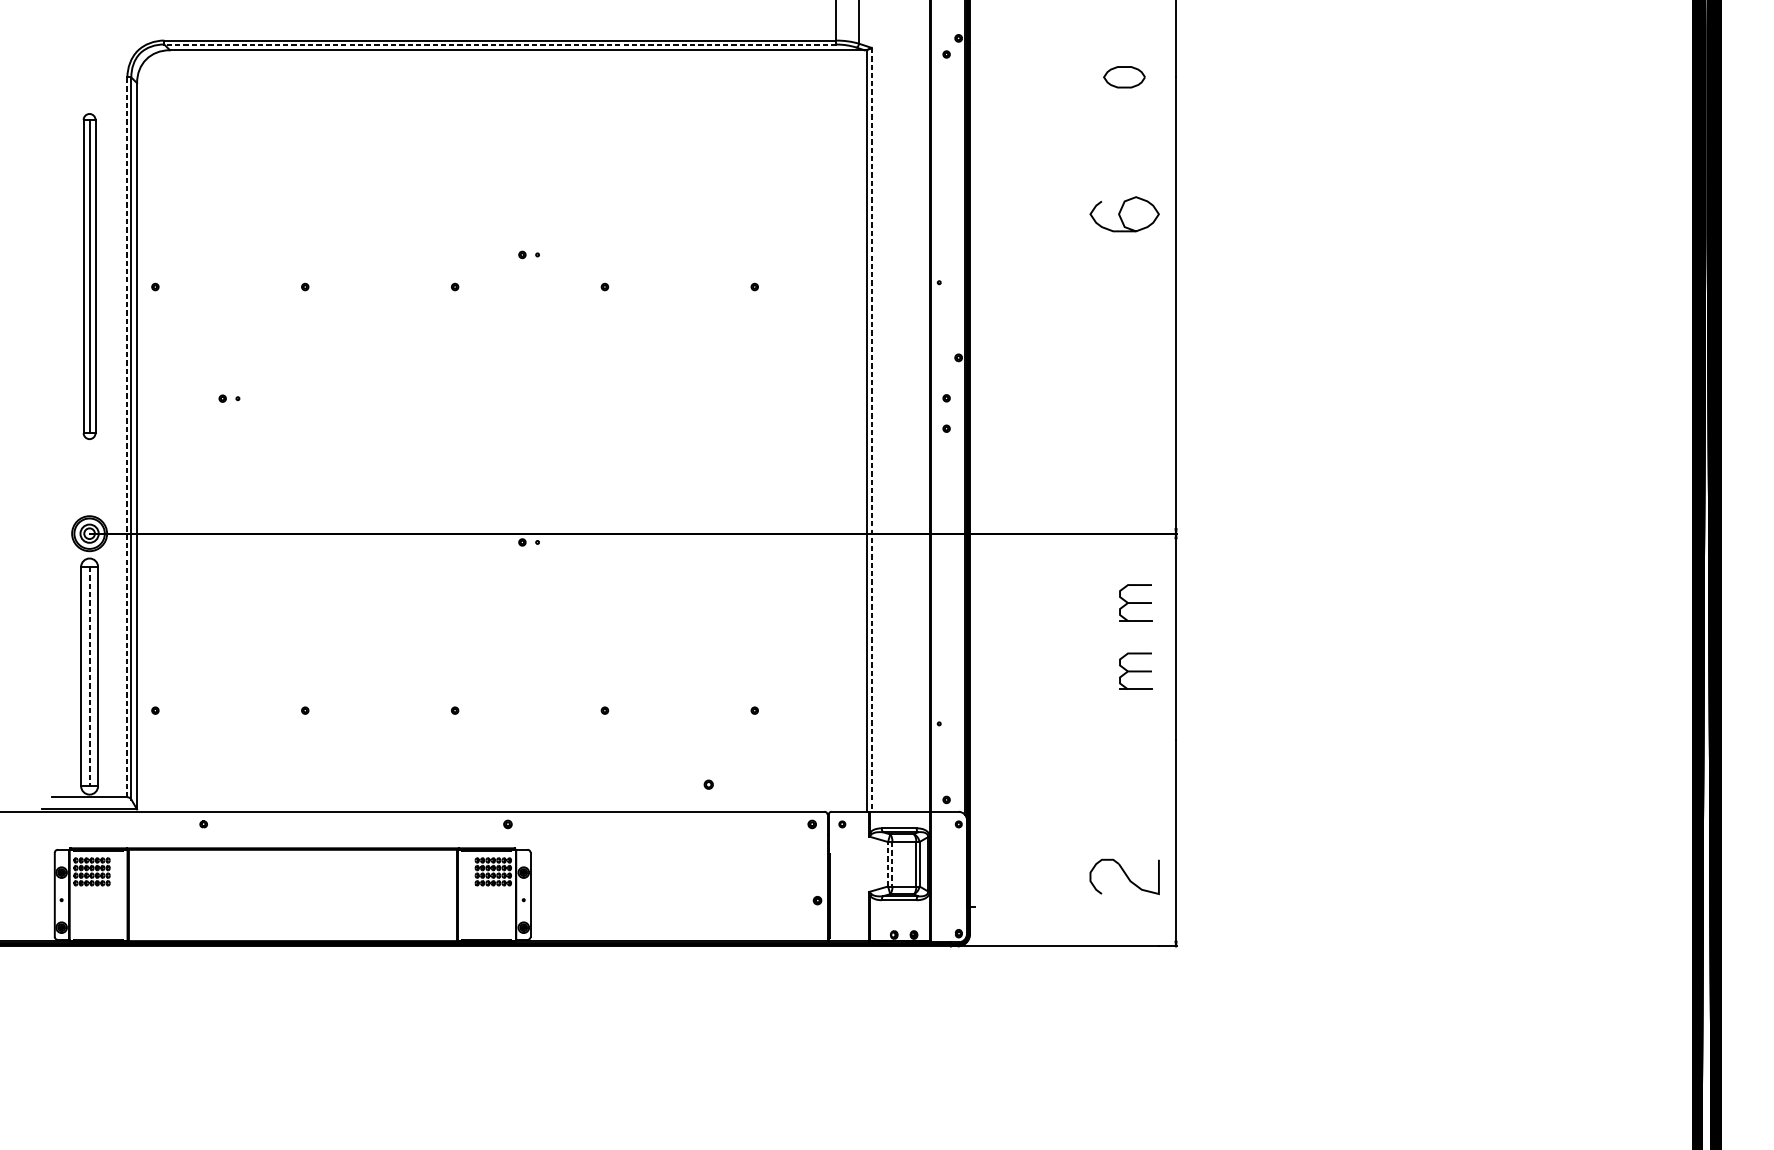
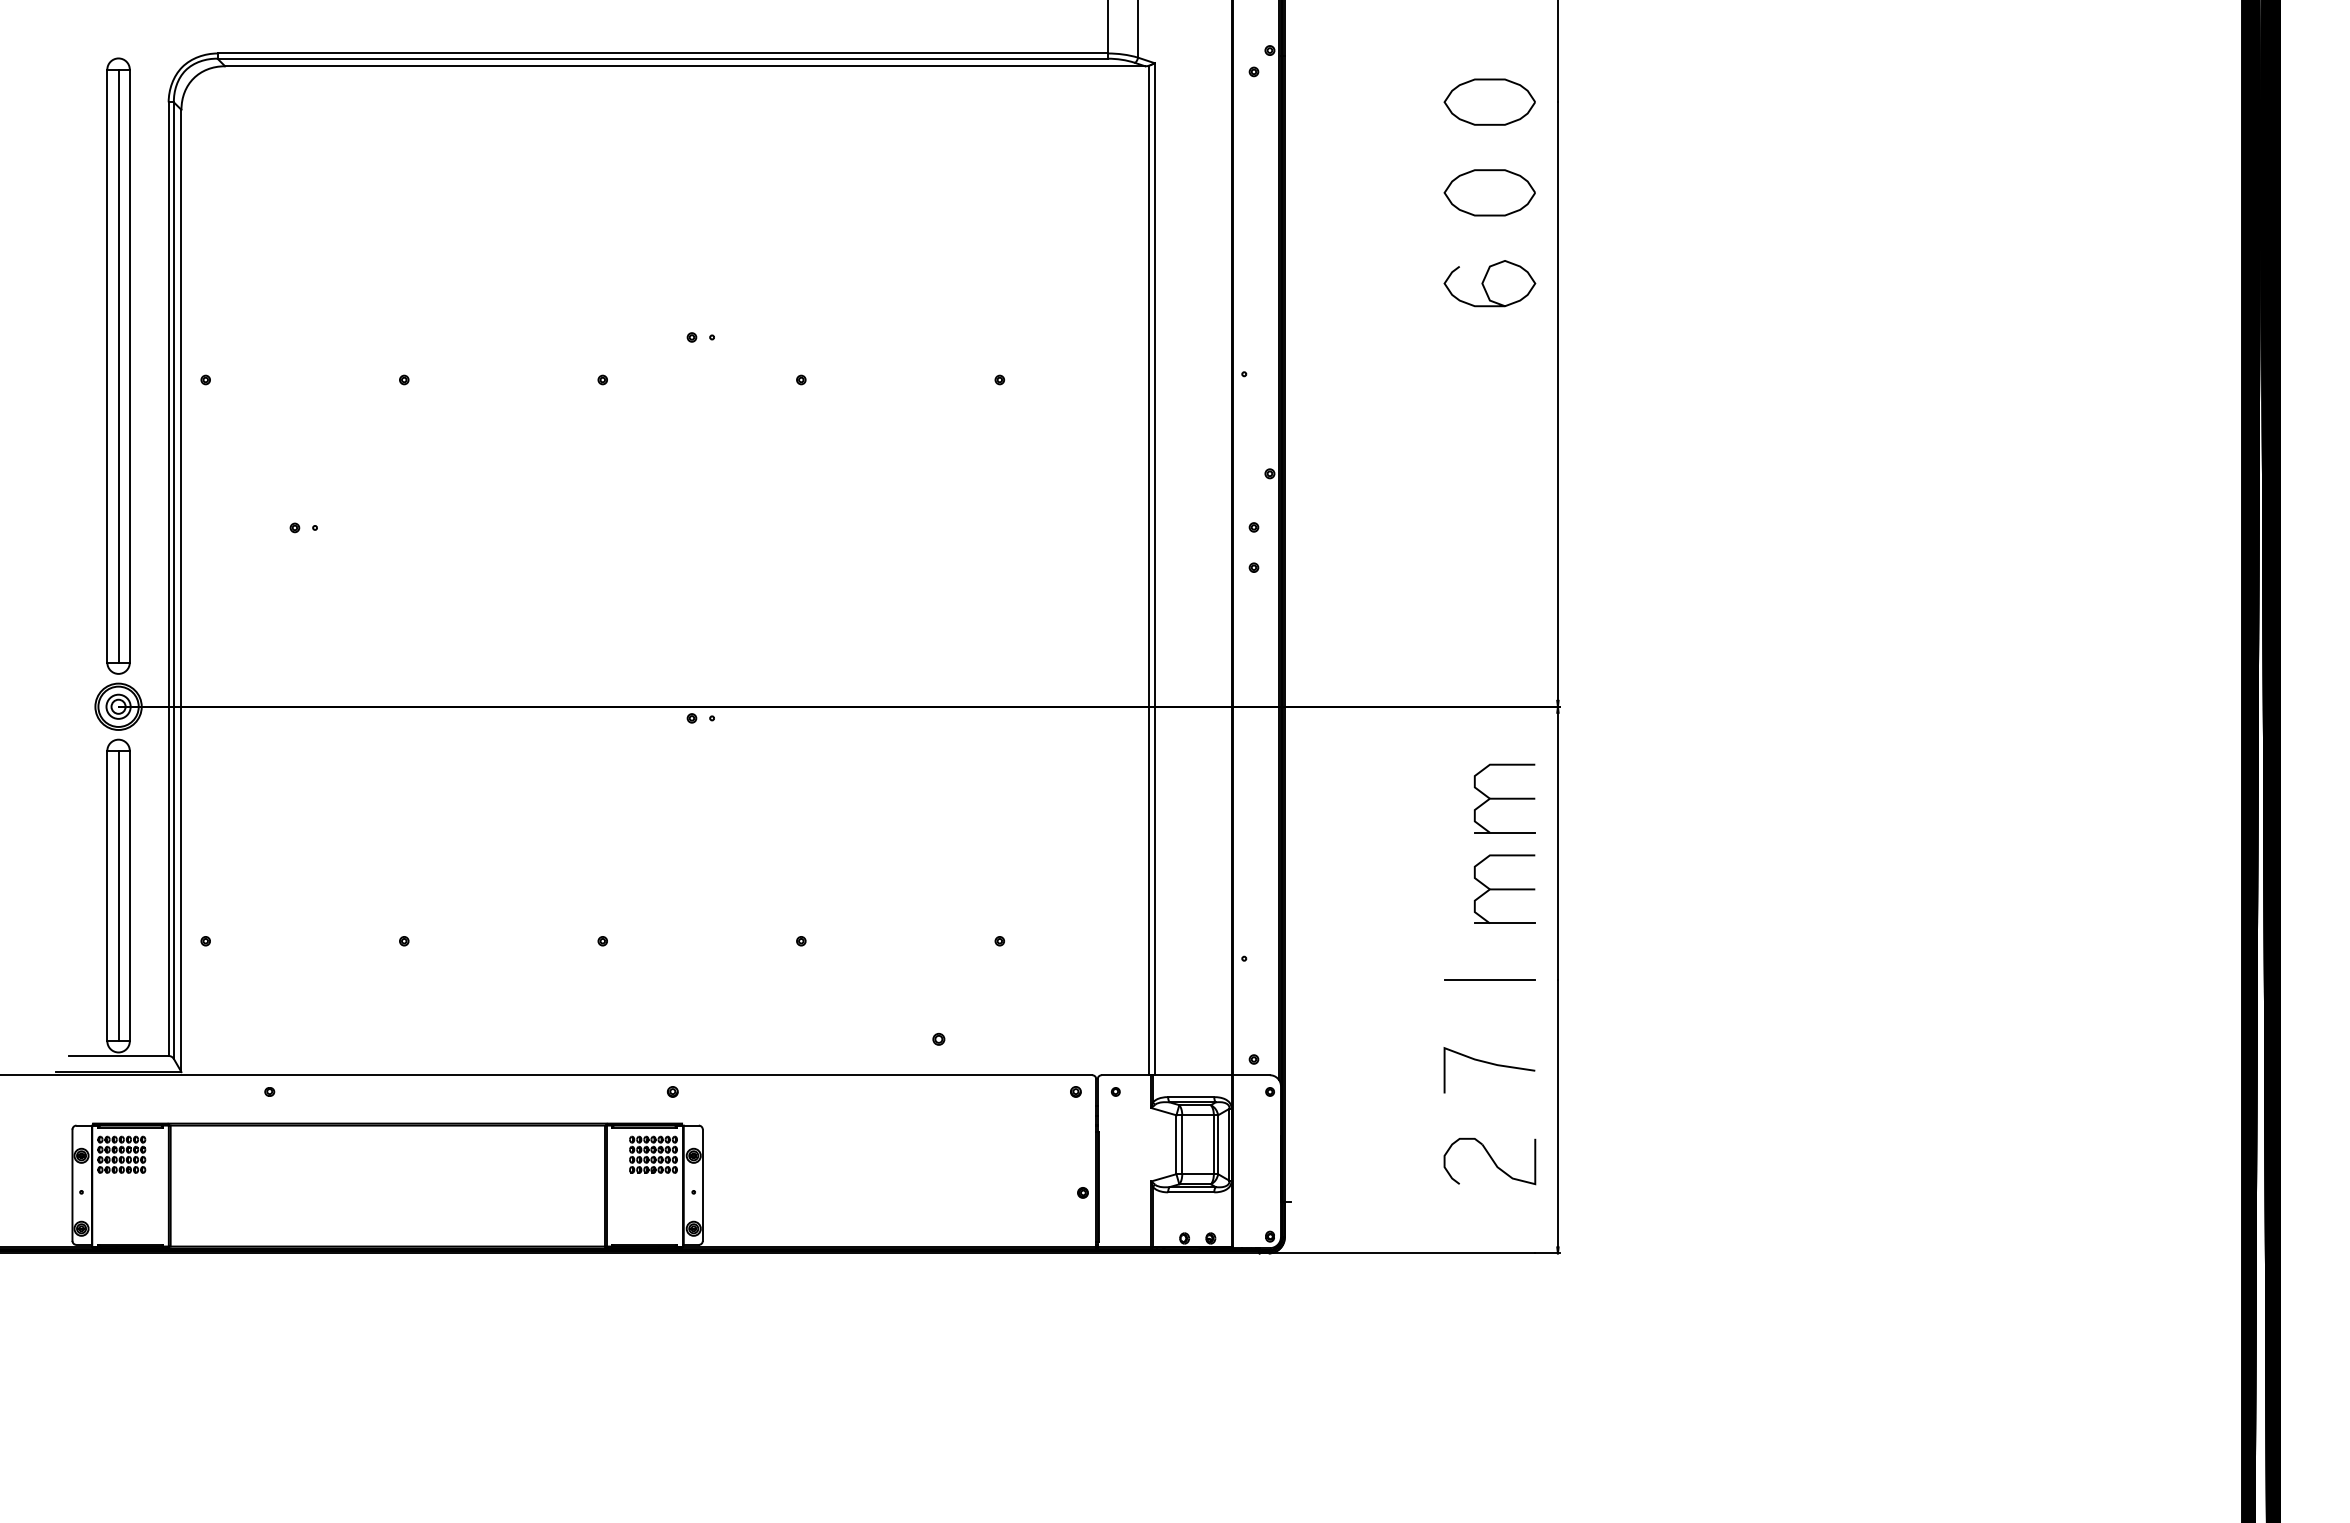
line: (500, 44) -> (662, 58), dashed -> solid
part: (1124, 76) -> (1489, 101), size x1.67
part: (1124, 145) -> (1489, 192), added
part: (89, 276) -> (118, 365), size x1.43
line: (871, 430) -> (1154, 569), dashed -> solid
line: (127, 437) -> (168, 579), dashed -> solid
part: (1135, 602) -> (1504, 798), size x1.43
part: (1135, 670) -> (1504, 888), size x1.43
line: (89, 676) -> (118, 896), dashed -> solid
line: (1124, 740) -> (1489, 980), added
curve: (1124, 803) -> (1489, 1064), added
line: (888, 864) -> (1176, 1144), dashed -> solid
line: (892, 864) -> (1182, 1145), dashed -> solid

